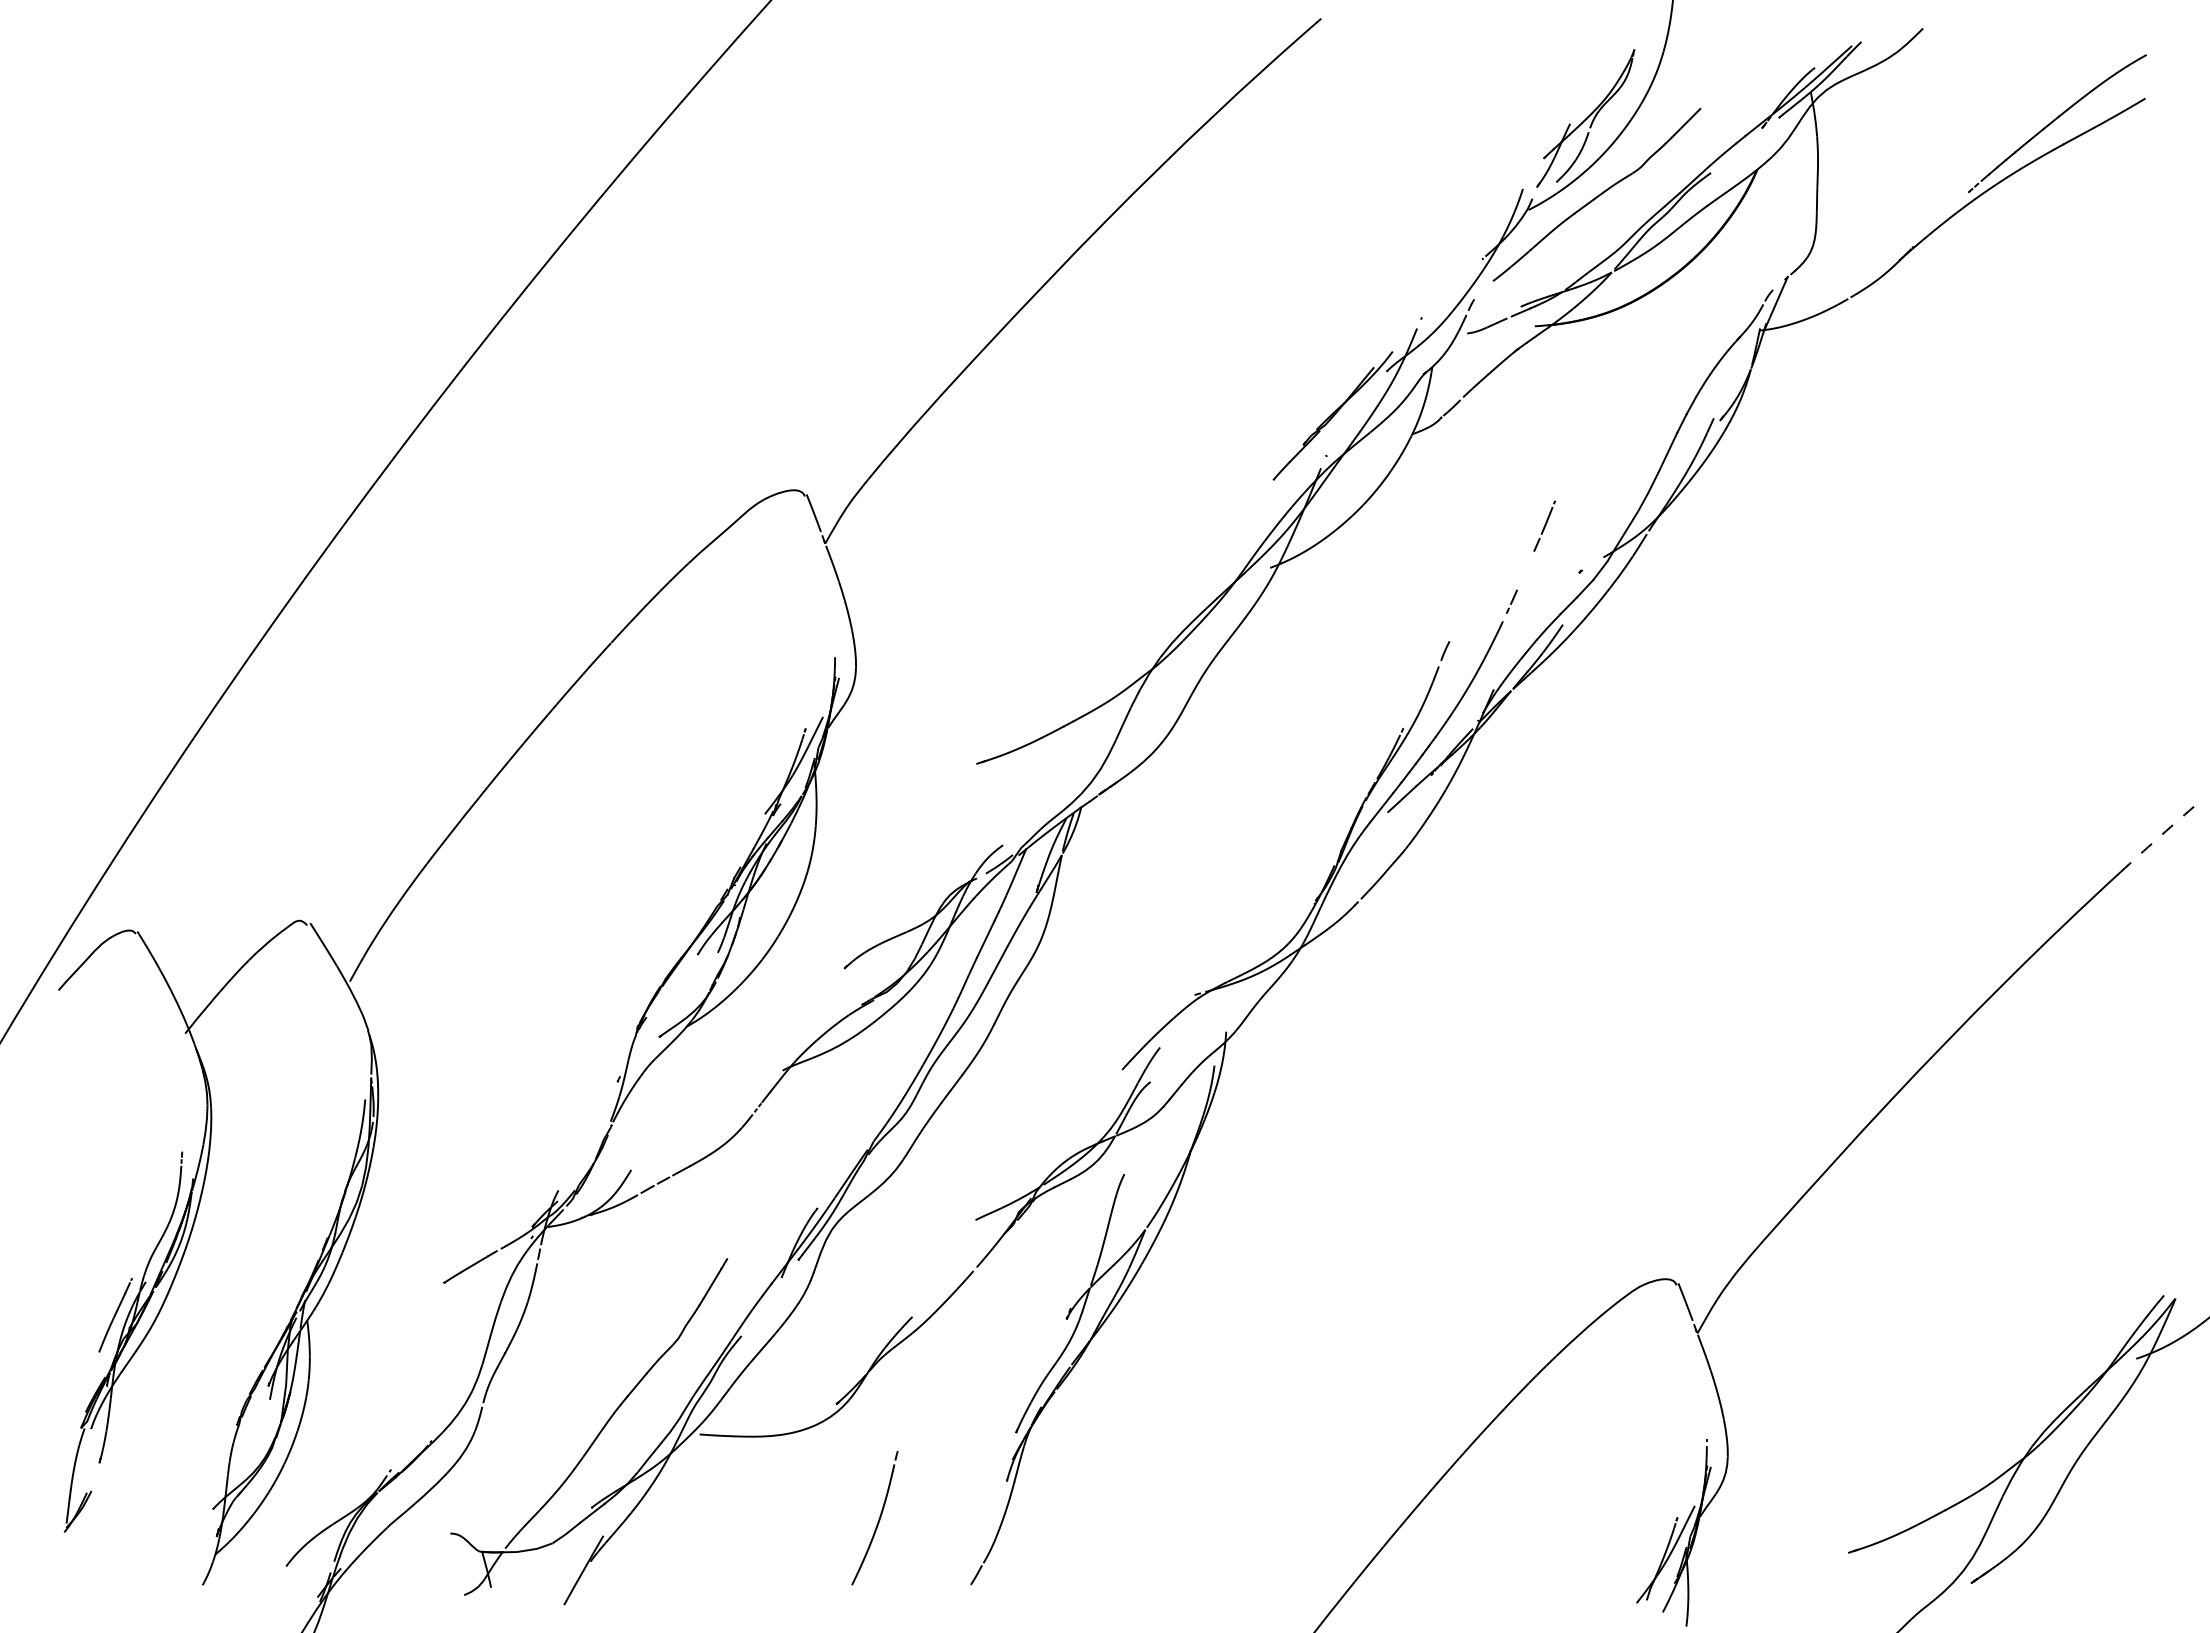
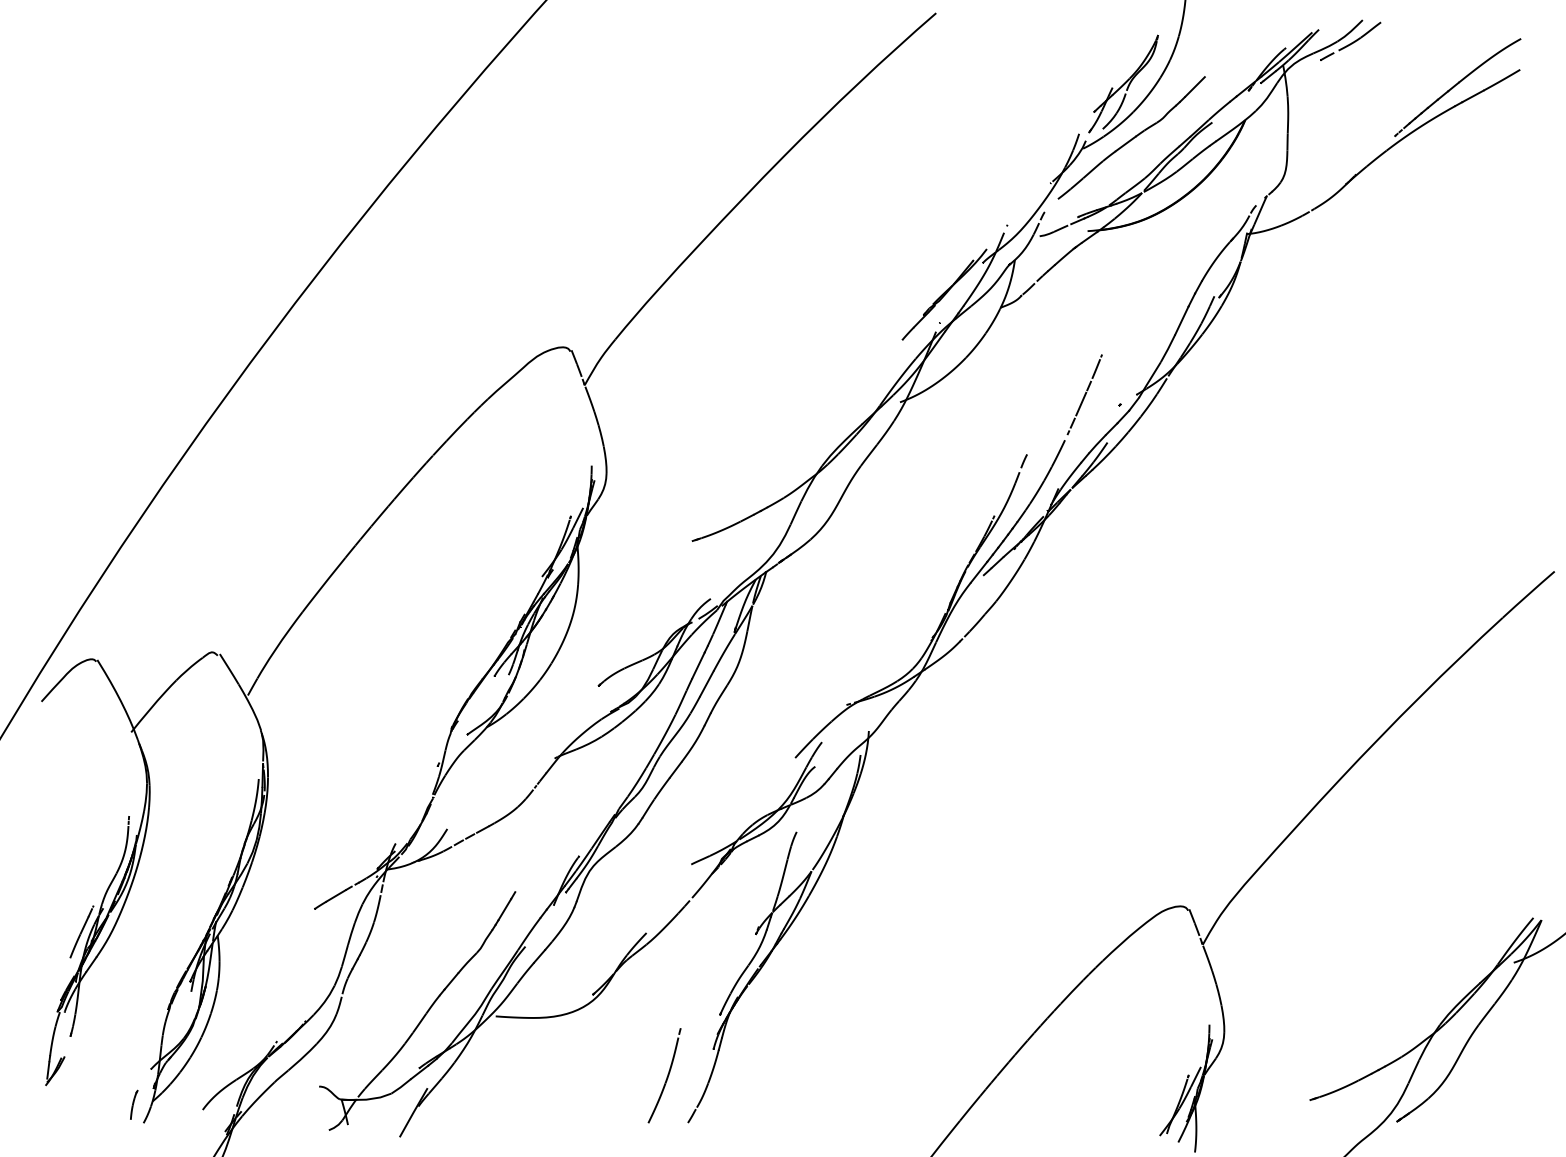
part: (1906, 58) -> (1350, 41), added
line: (1525, 570) -> (1080, 404), added
arc: (2157, 839) -> (1528, 594), dashed -> solid
part: (874, 1518) -> (664, 1075), moved
part: (189, 1559) -> (134, 1104), added

